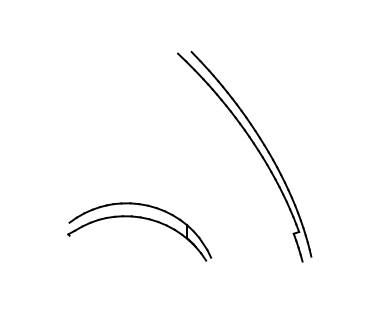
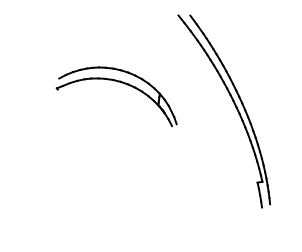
part: (139, 218) -> (119, 82), moved

